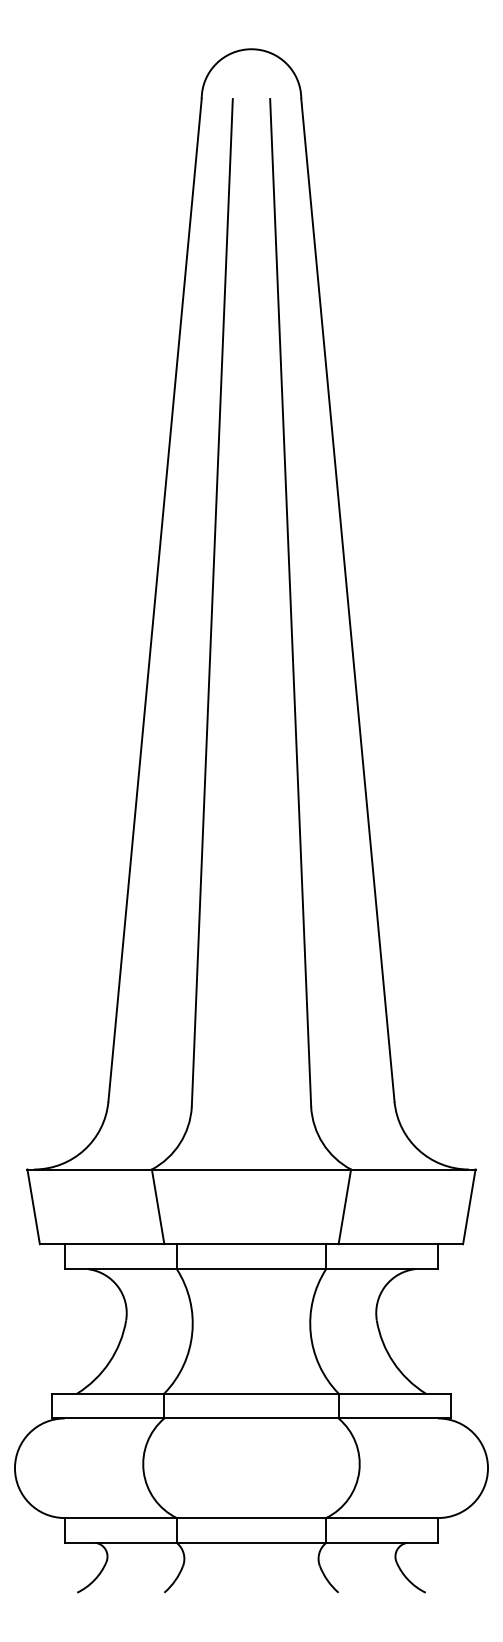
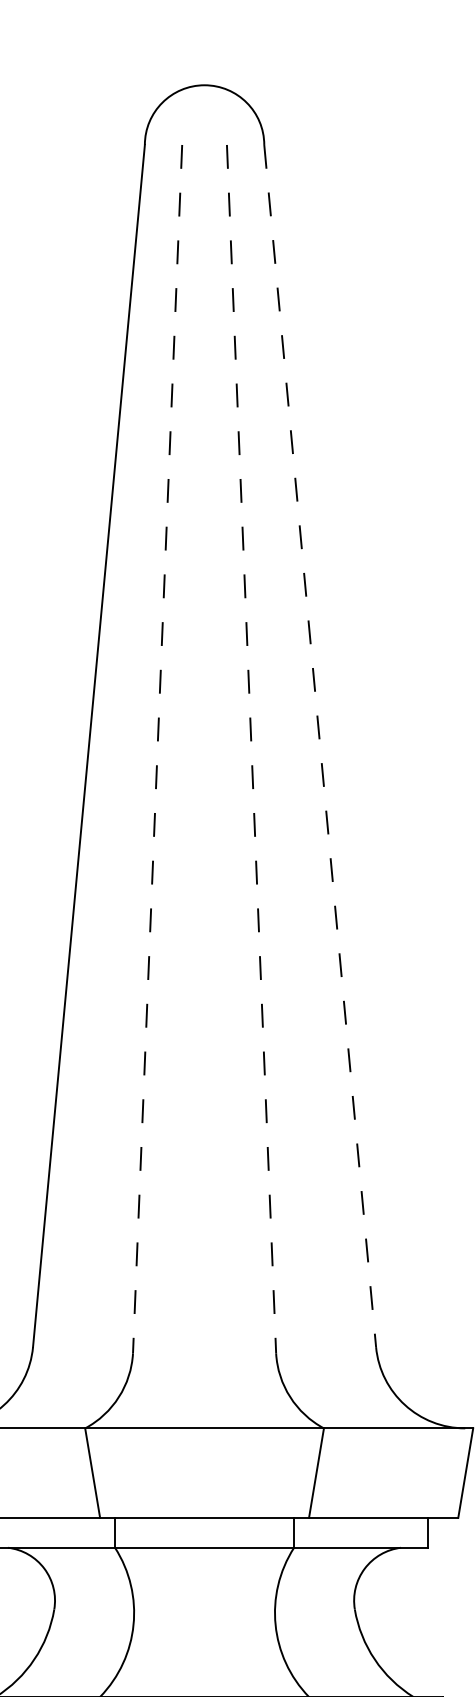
line: (347, 600) -> (319, 746), solid -> dashed
line: (212, 603) -> (157, 749), solid -> dashed
line: (290, 603) -> (251, 749), solid -> dashed

